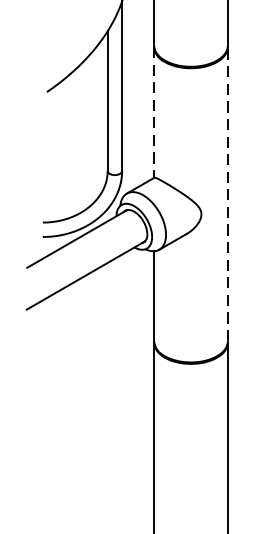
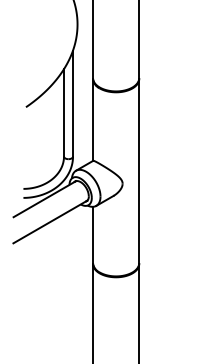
line: (154, 111) -> (93, 119), dashed -> solid
line: (228, 193) -> (139, 170), dashed -> solid

